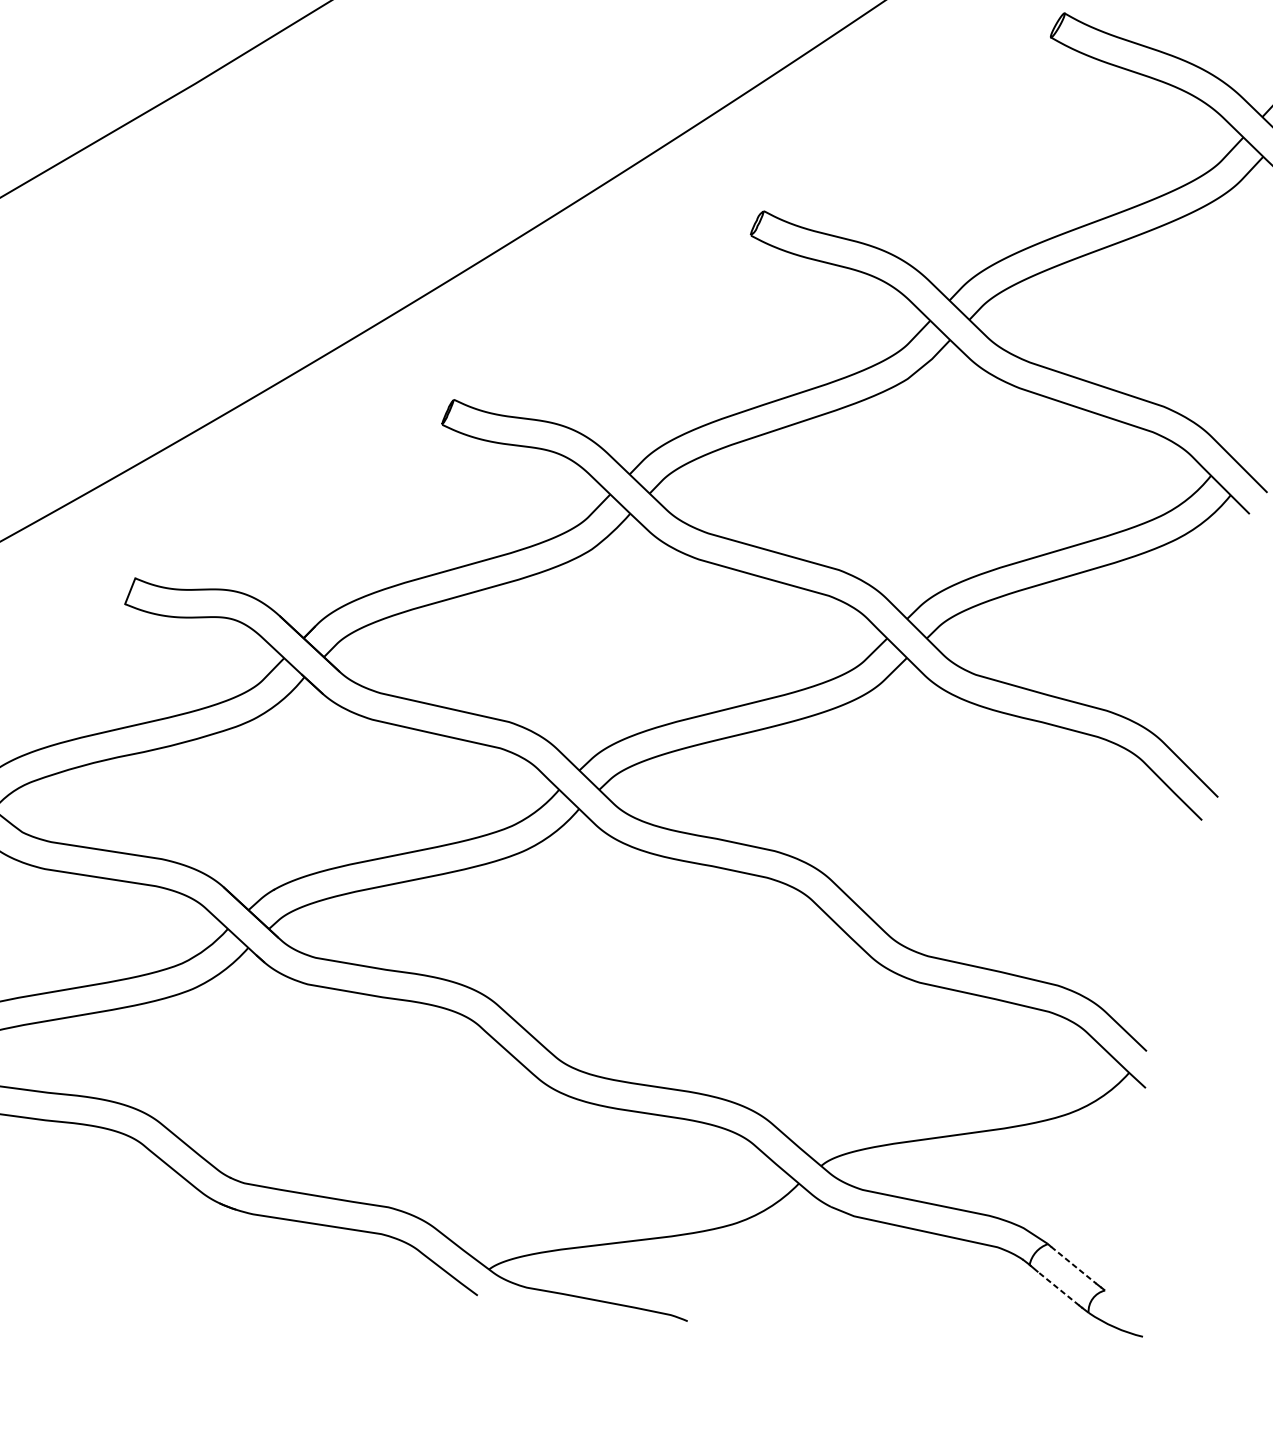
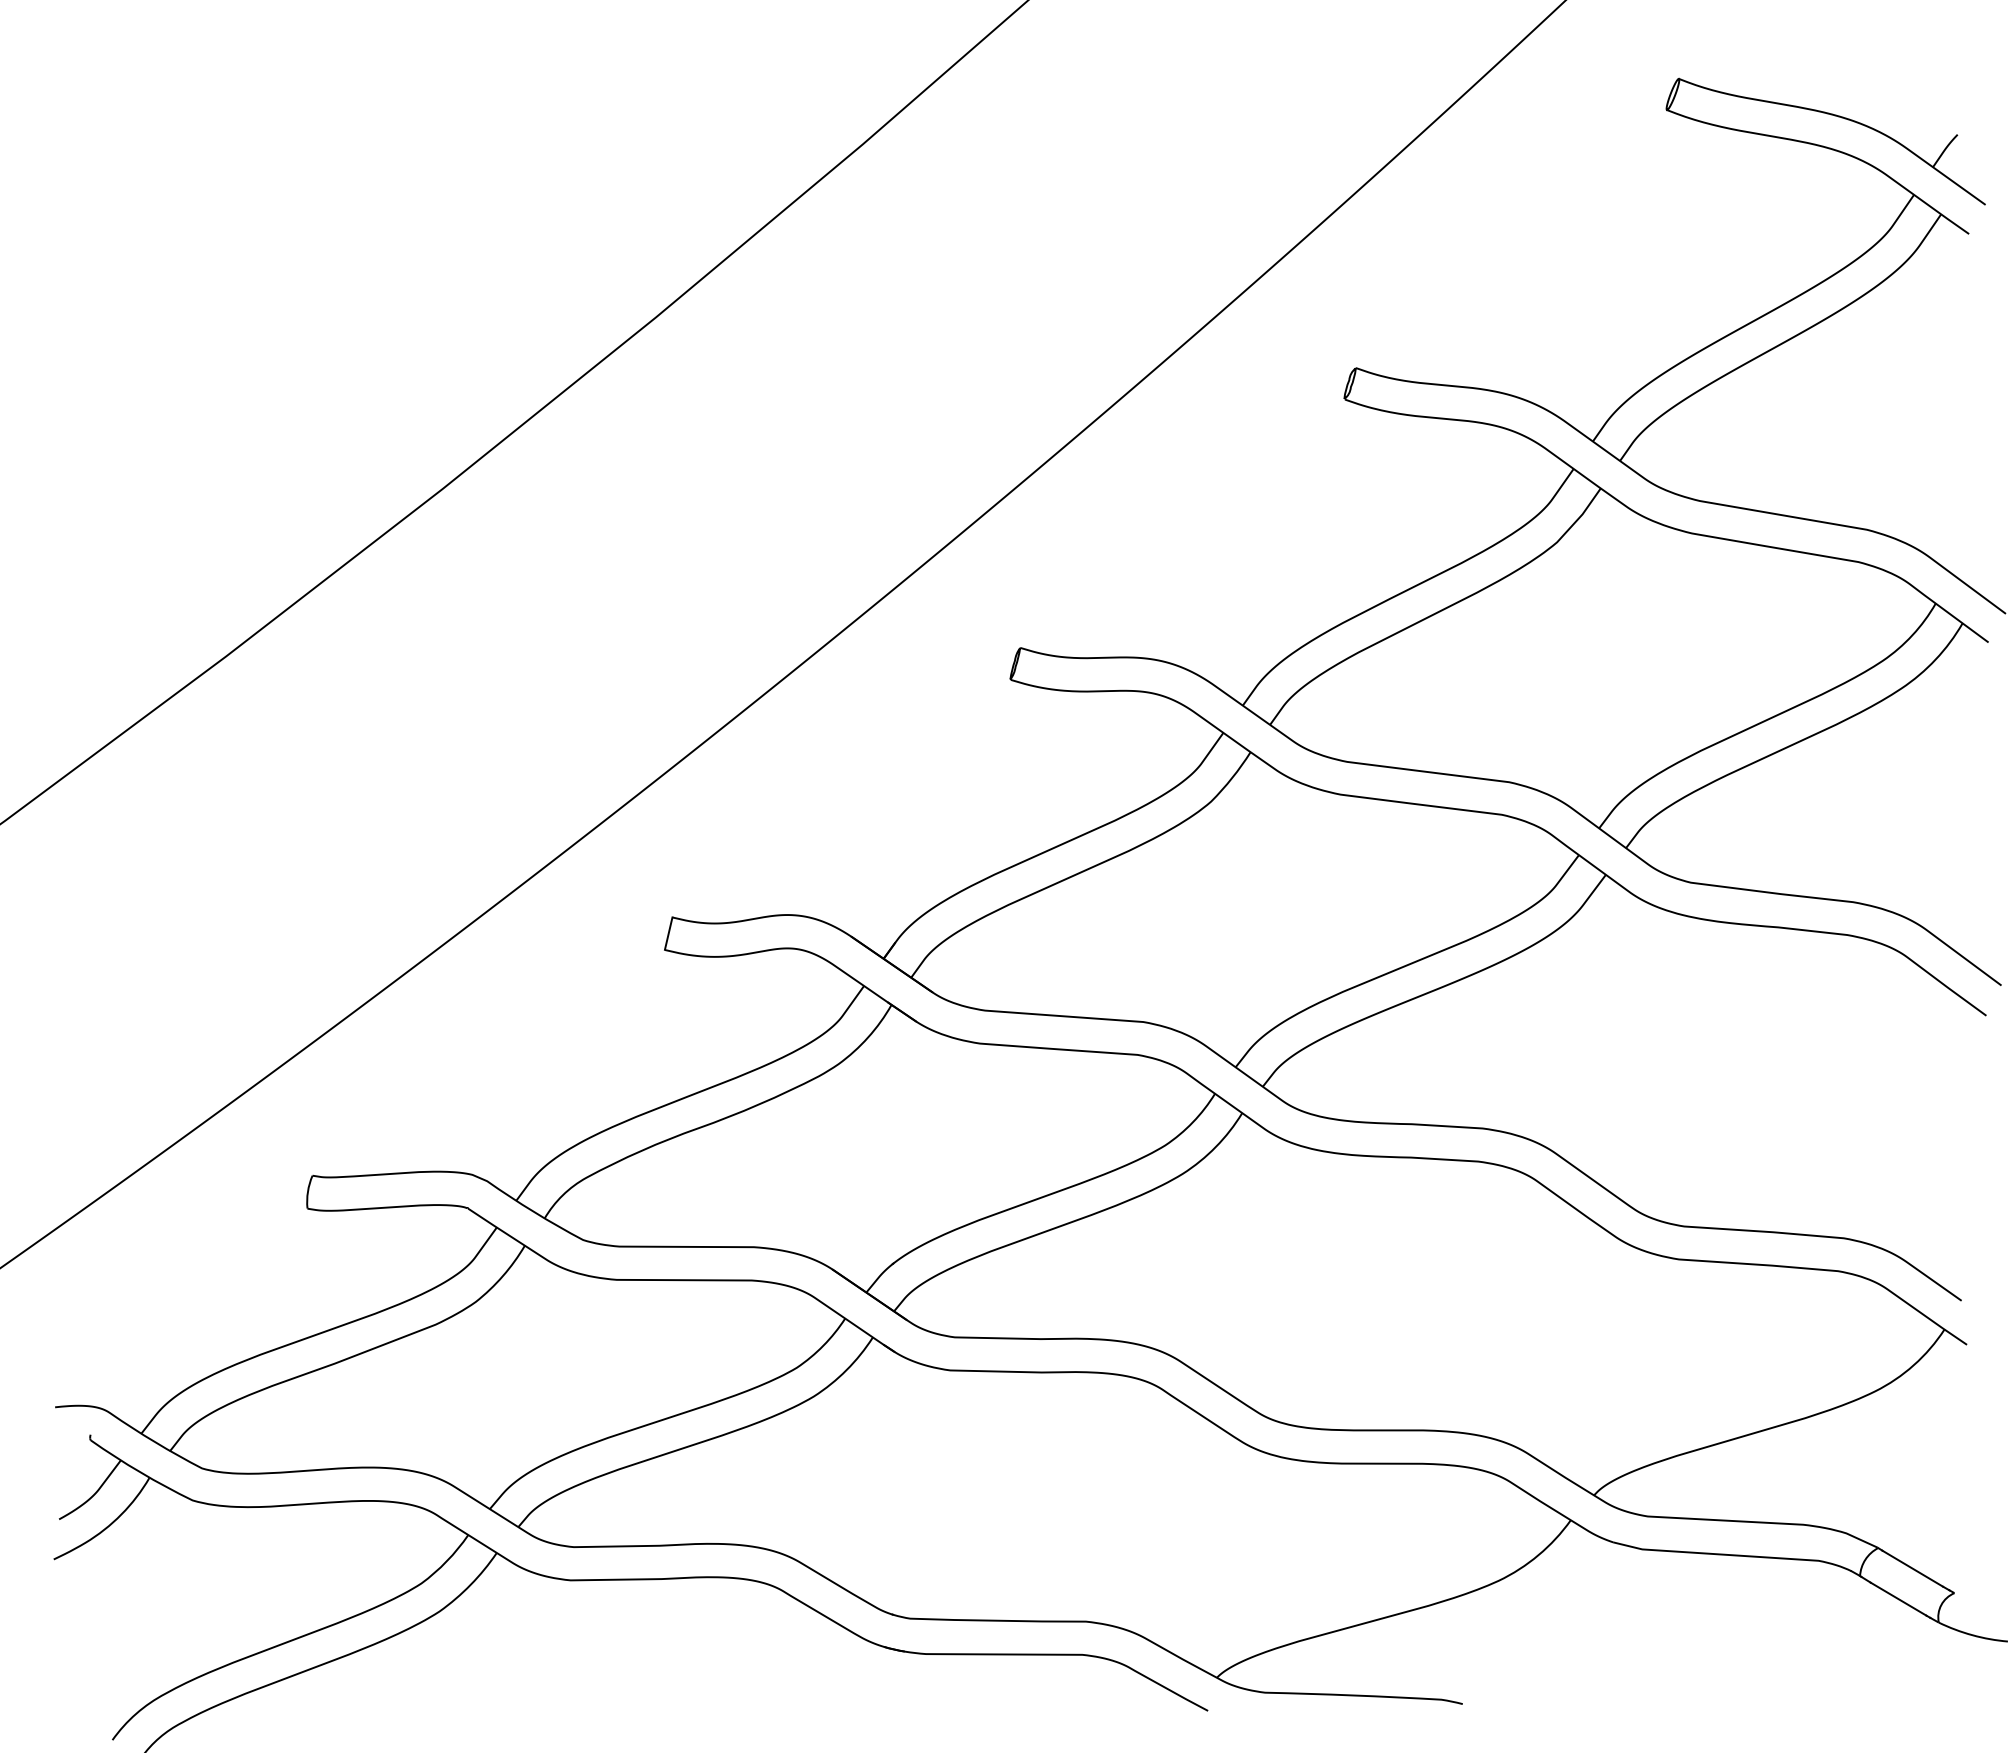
line: (1074, 1265) -> (1913, 1568), dashed -> solid
line: (1058, 1288) -> (1898, 1598), dashed -> solid

